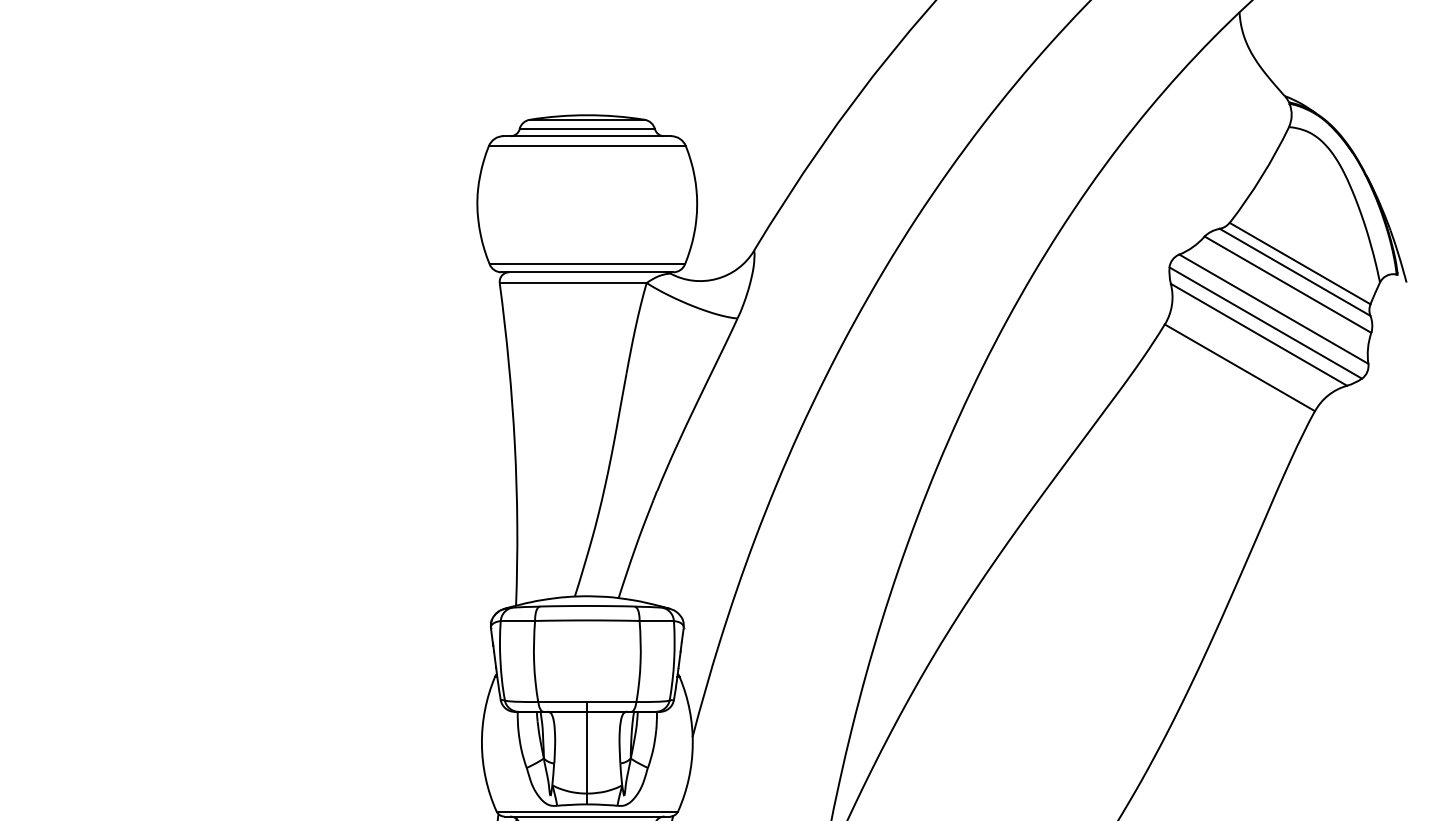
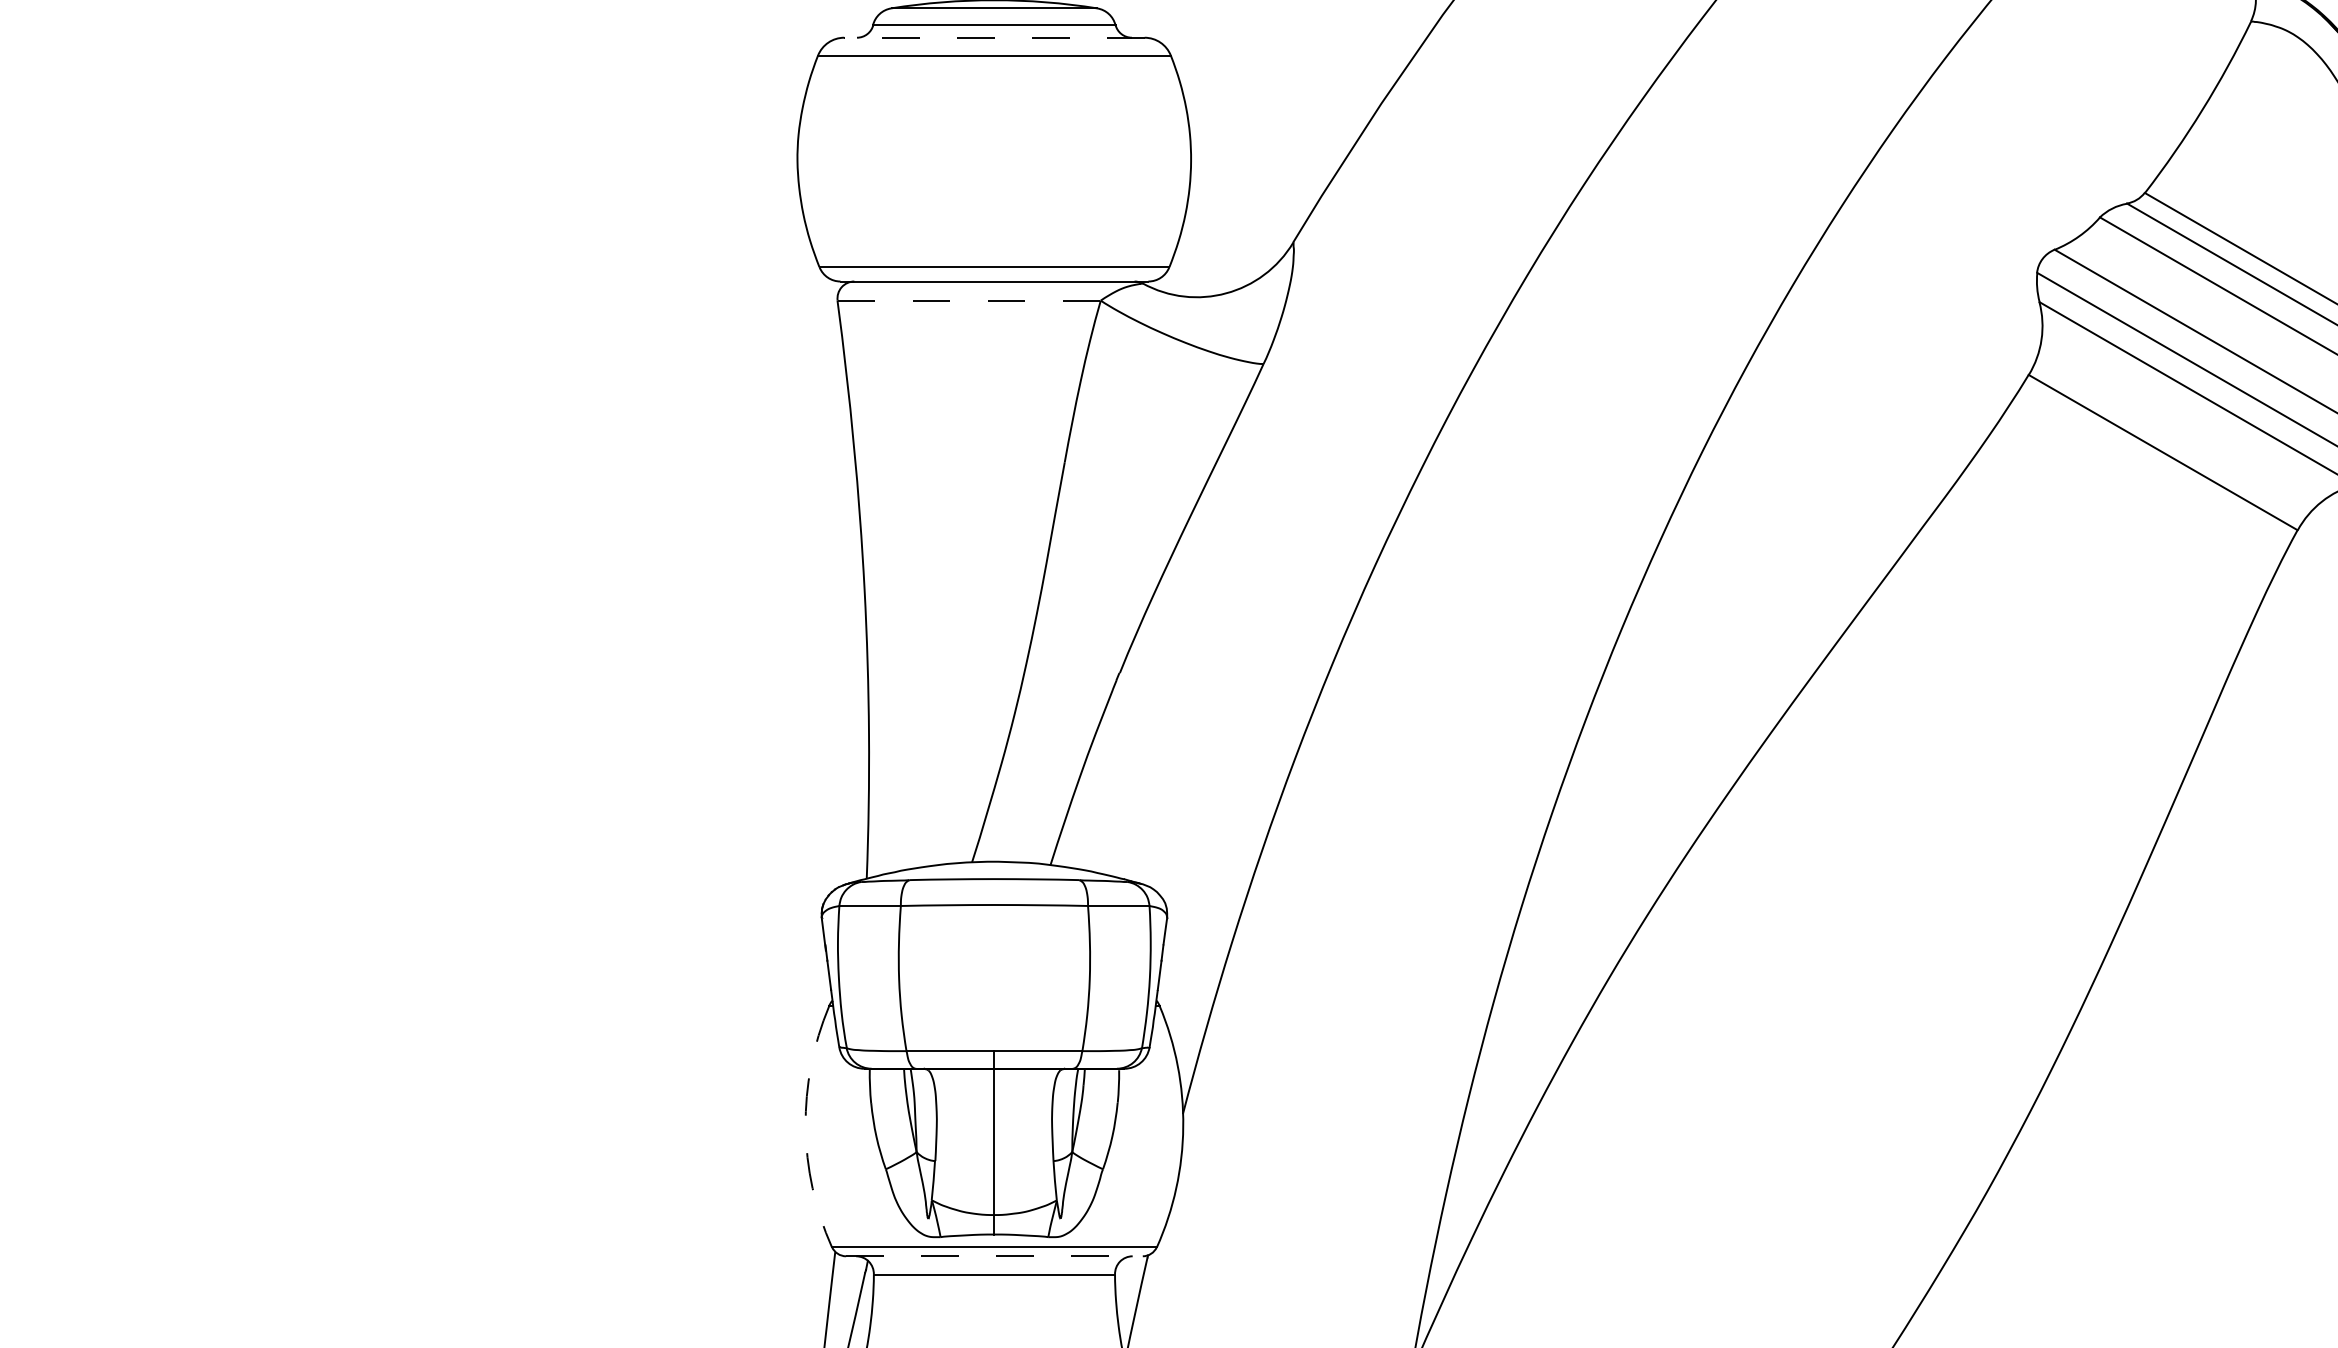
line: (587, 136) -> (994, 38), solid -> dashed
line: (573, 282) -> (969, 299), solid -> dashed
arc: (481, 744) -> (804, 1127), solid -> dashed
line: (587, 816) -> (994, 1256), solid -> dashed

